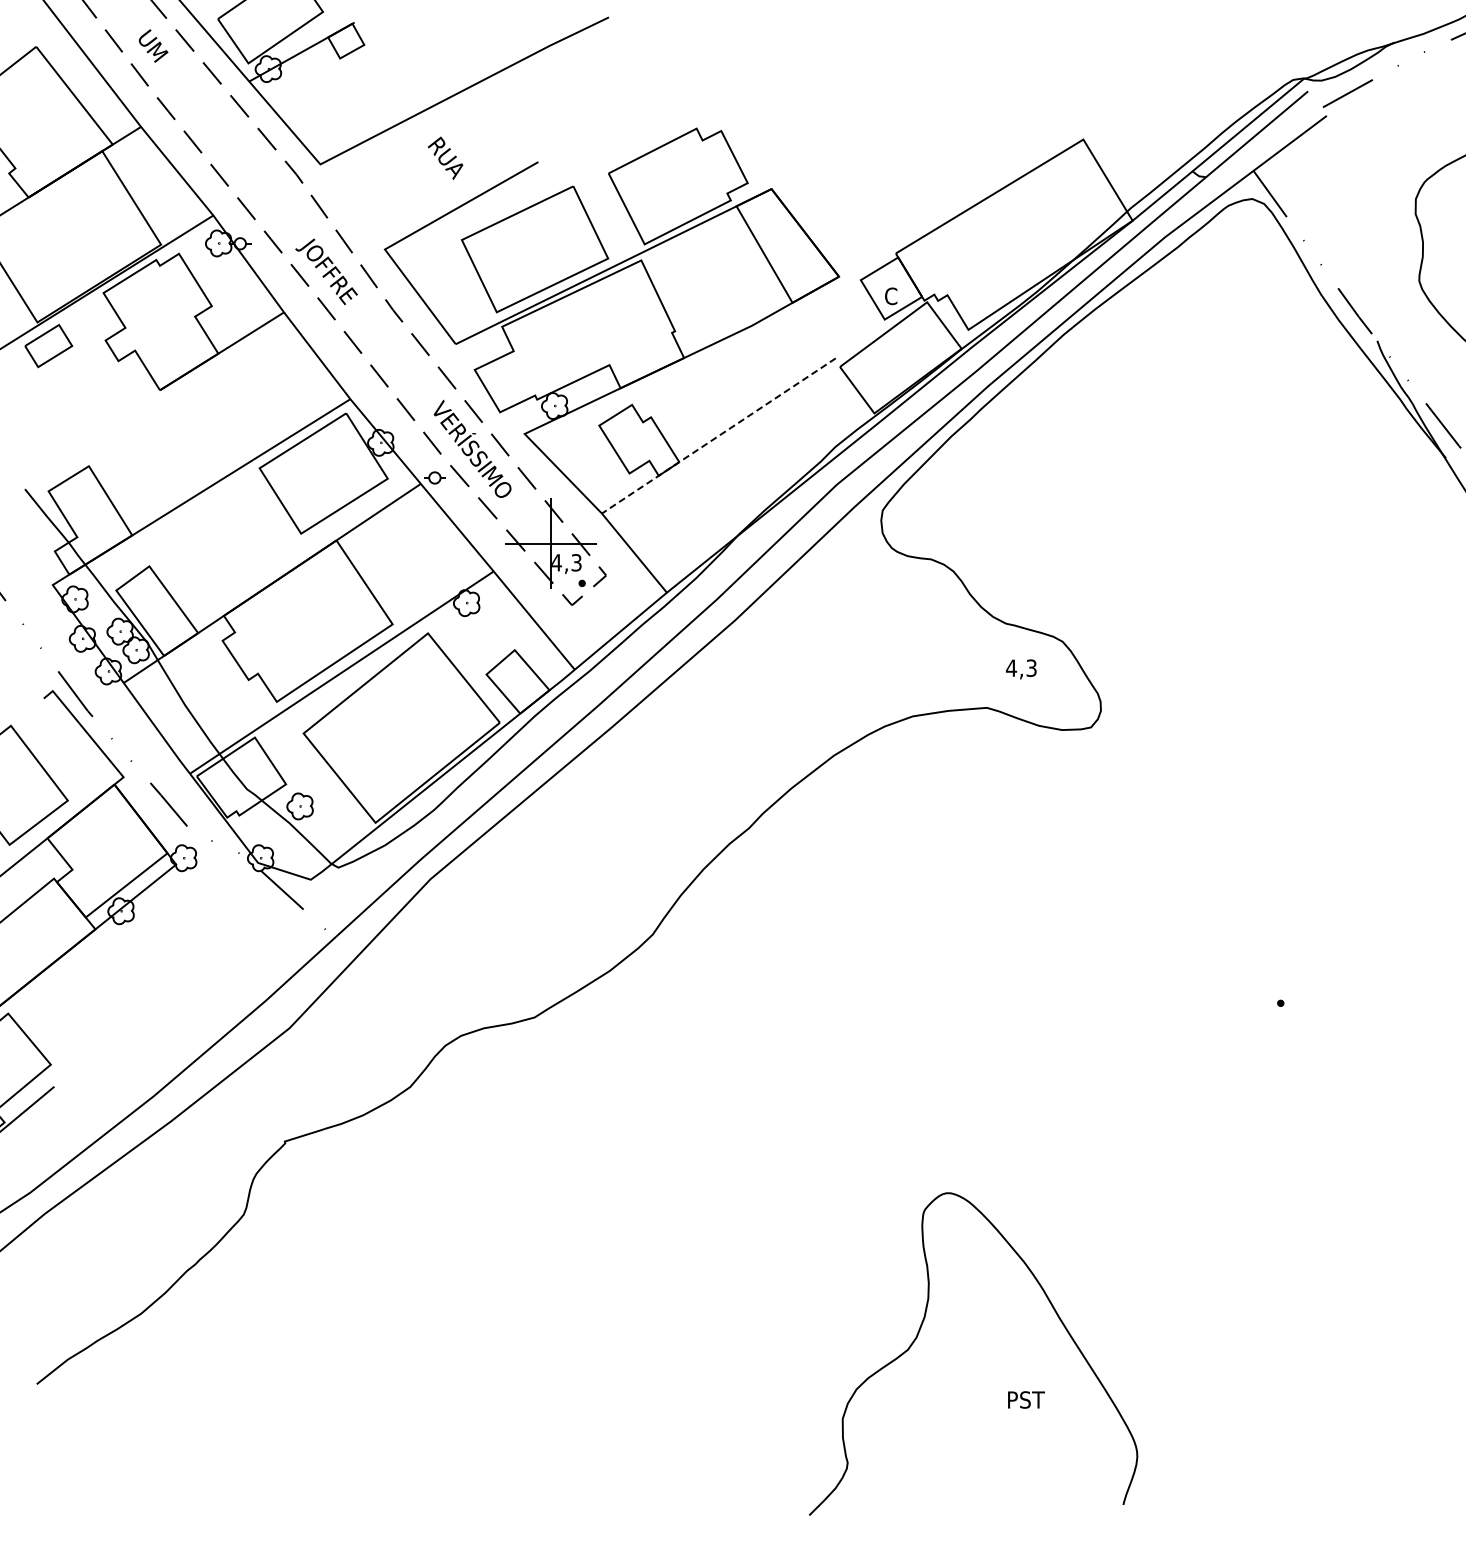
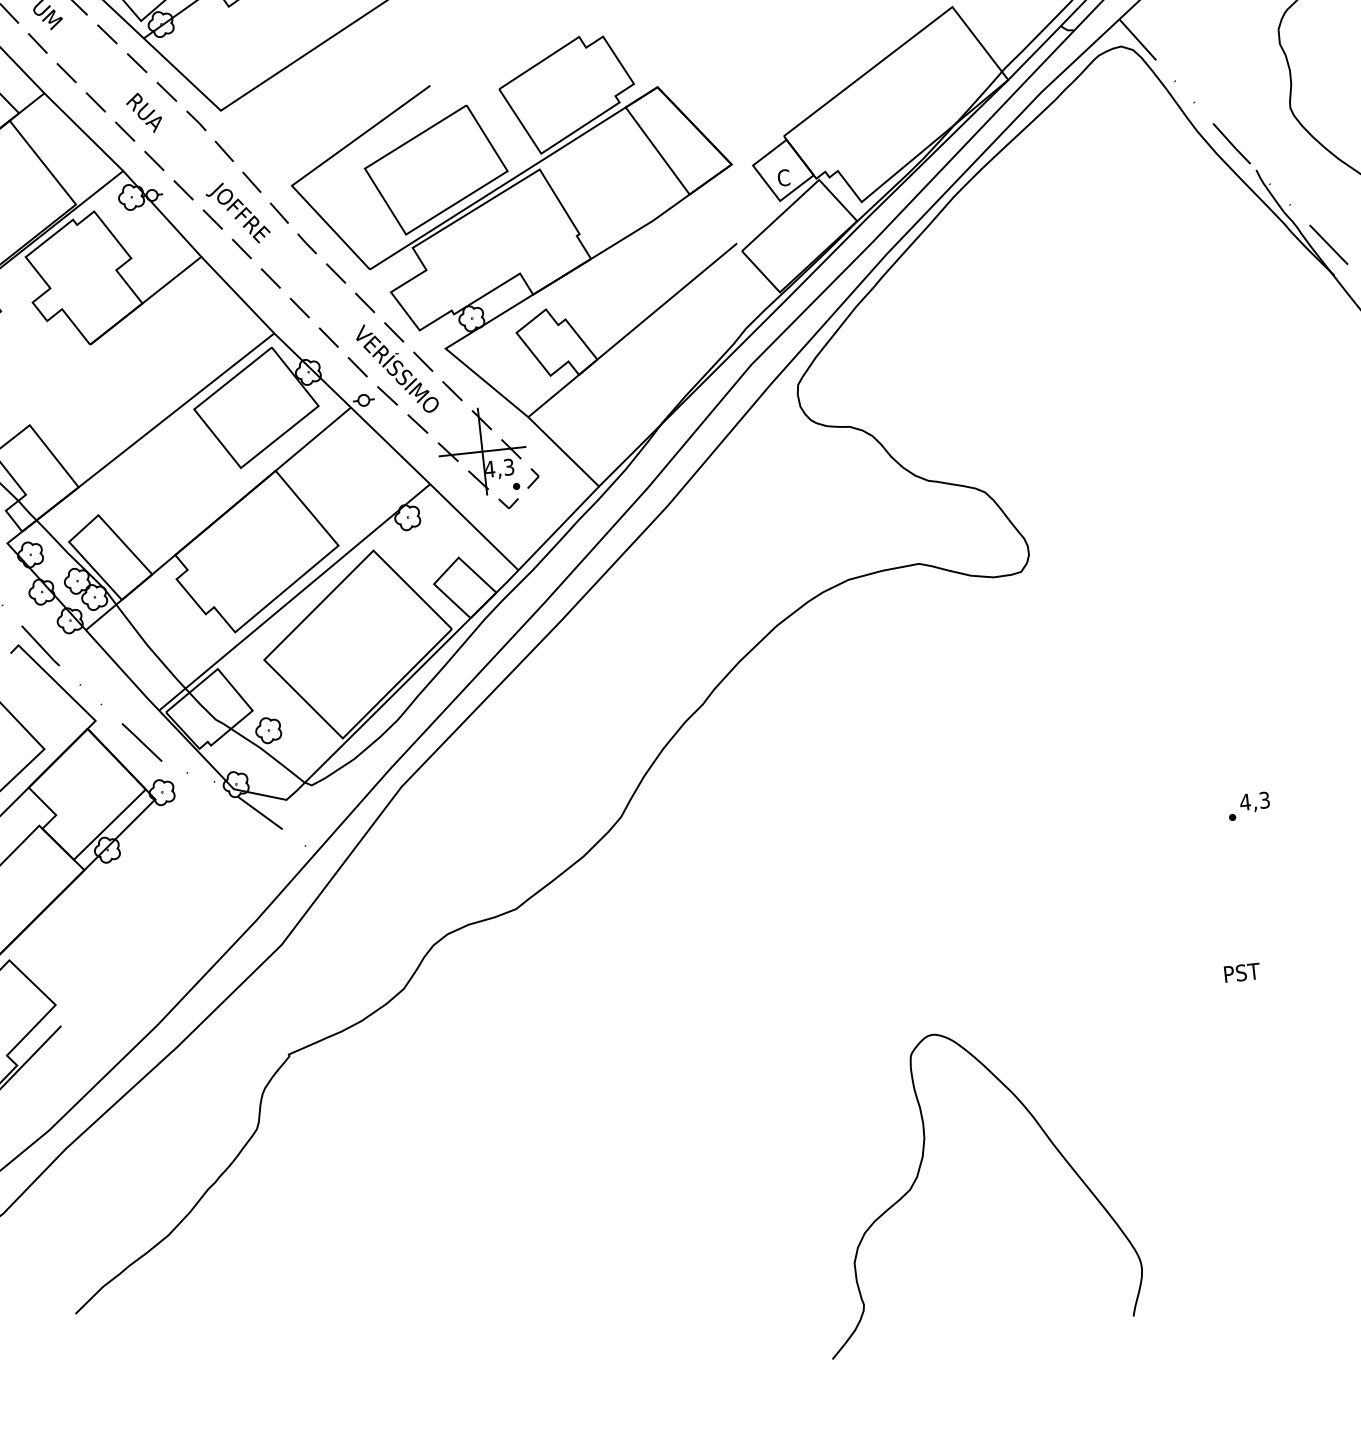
text: (445, 157) -> (144, 112), moved
line: (717, 436) -> (631, 330), dashed -> solid
text: (1021, 669) -> (1255, 802), moved
text: (1026, 1399) -> (1242, 972), moved

